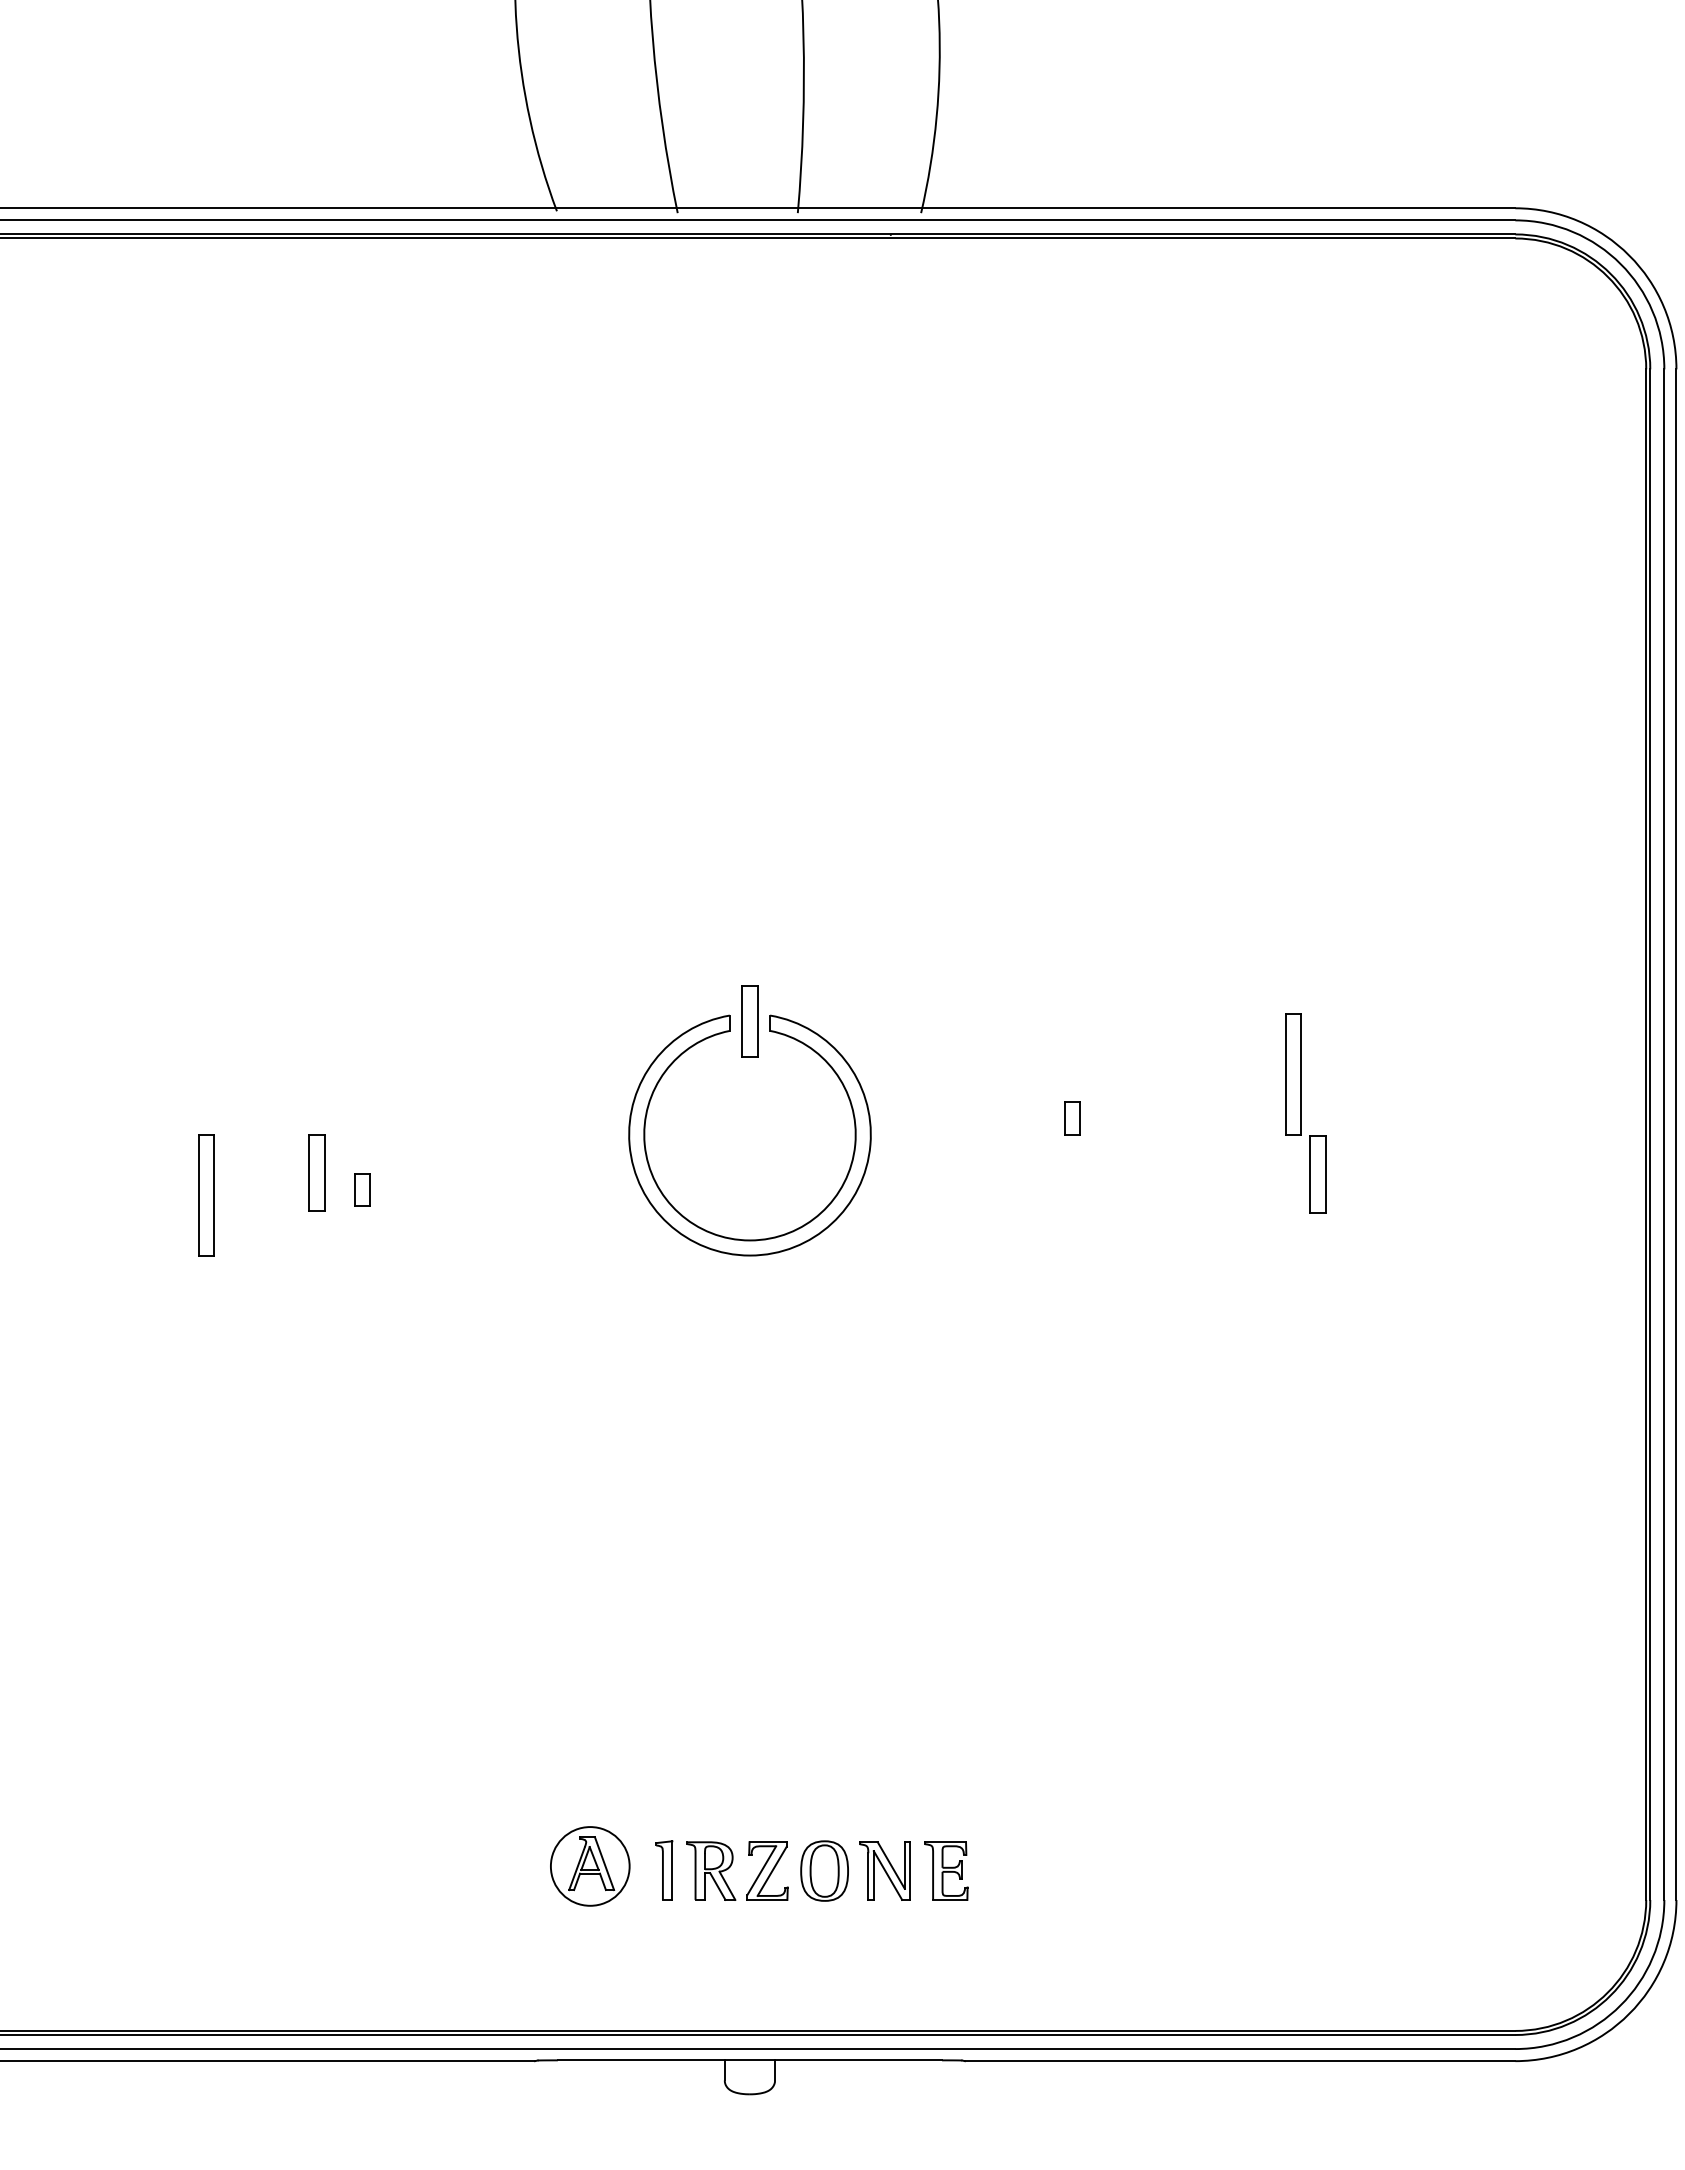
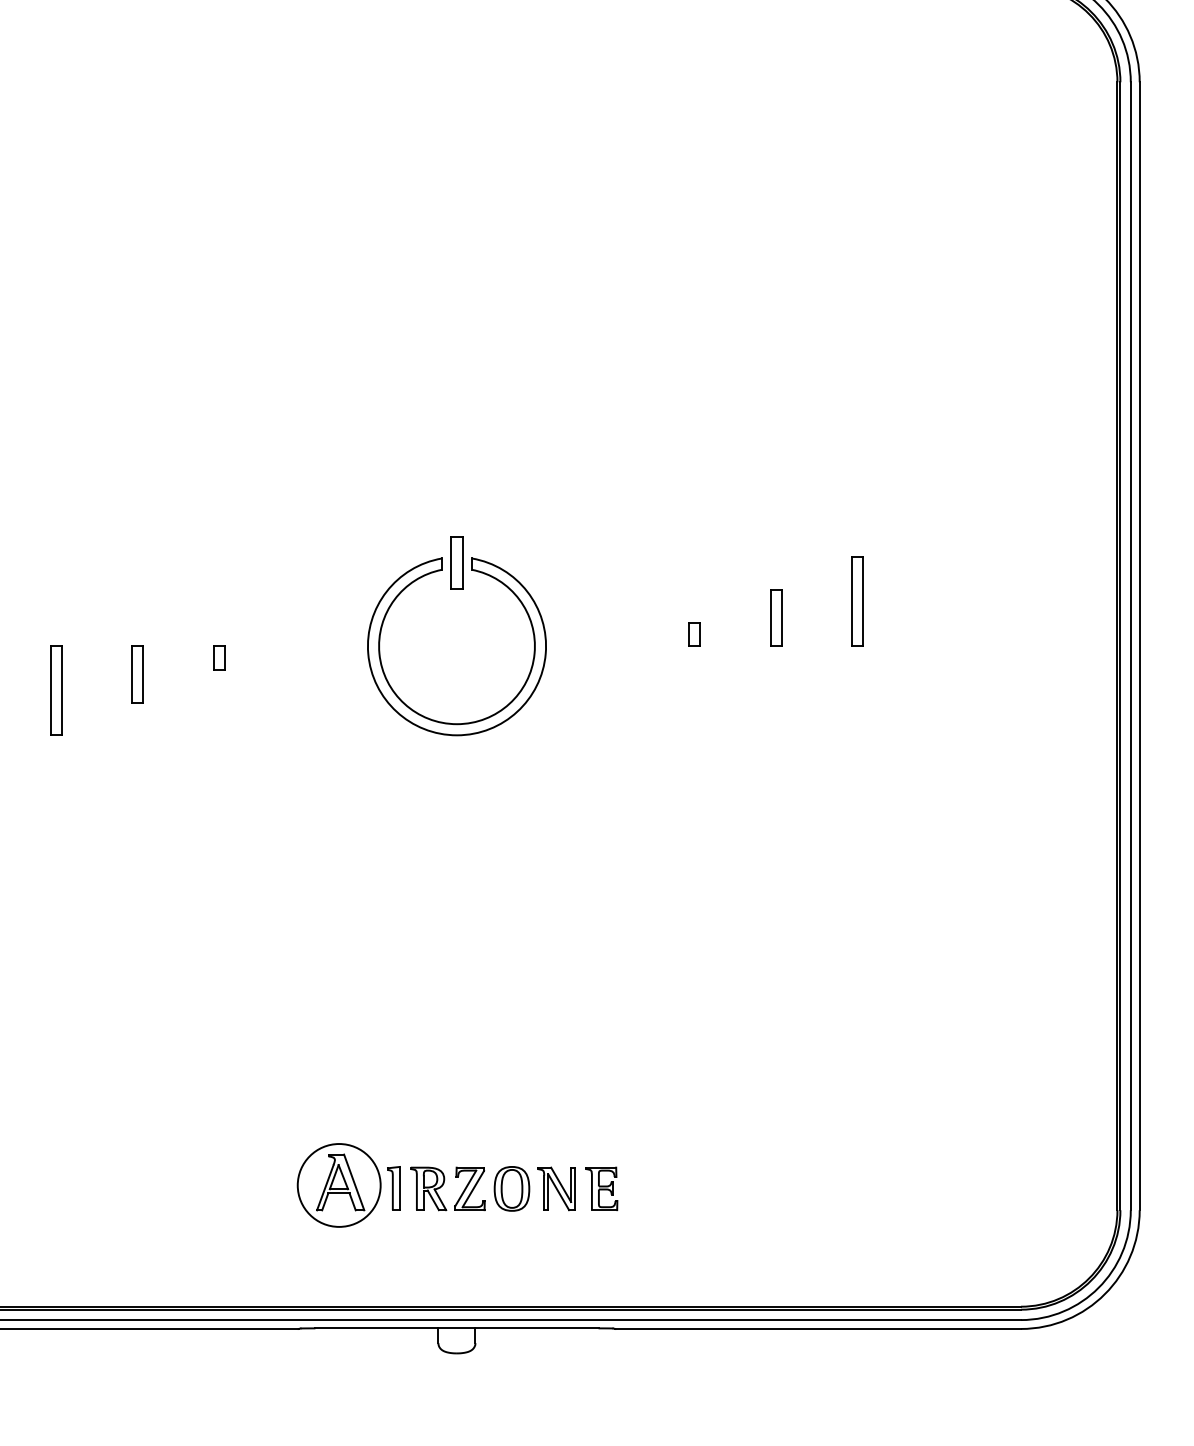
part: (1317, 1174) -> (775, 618), moved
part: (362, 1189) -> (219, 657), moved
part: (590, 1866) -> (339, 1185), size x1.43

